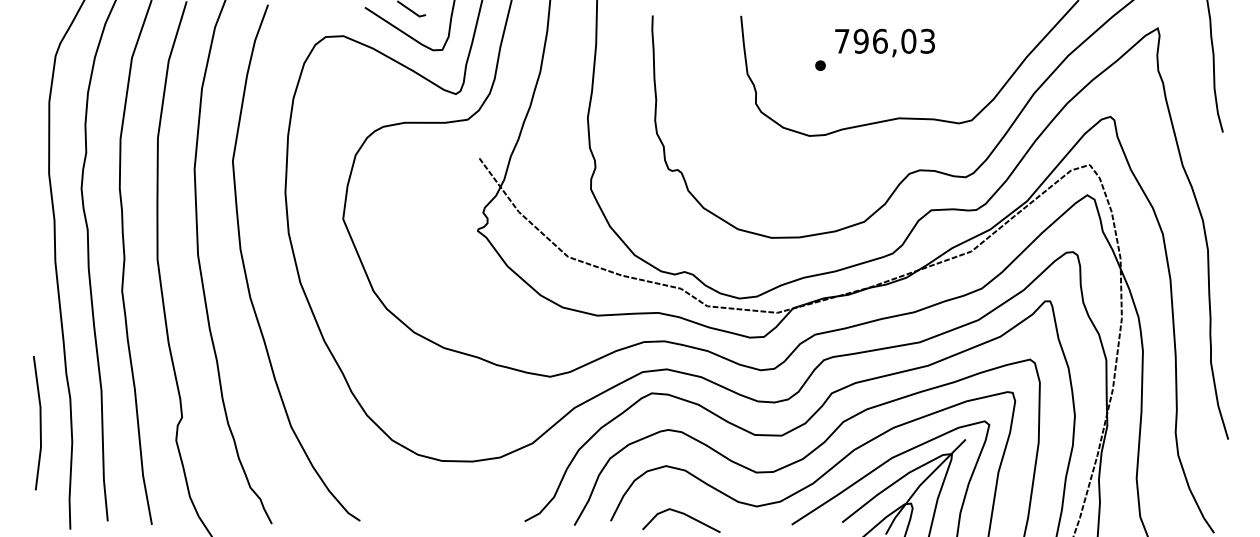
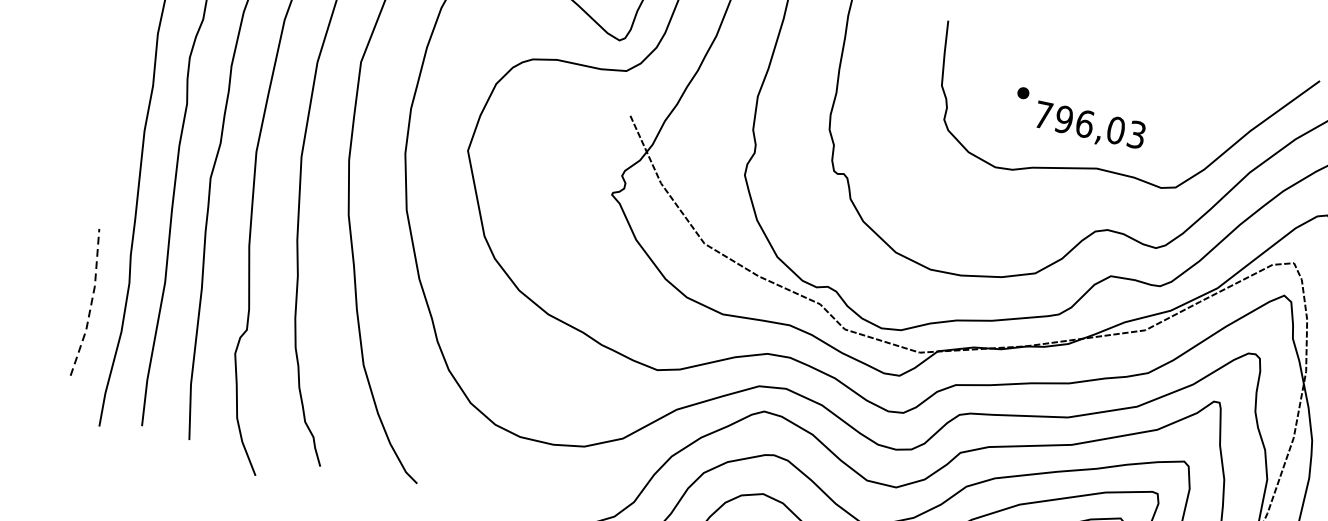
text: (884, 42) -> (1089, 126), moved
line: (40, 422) -> (91, 302), solid -> dashed

